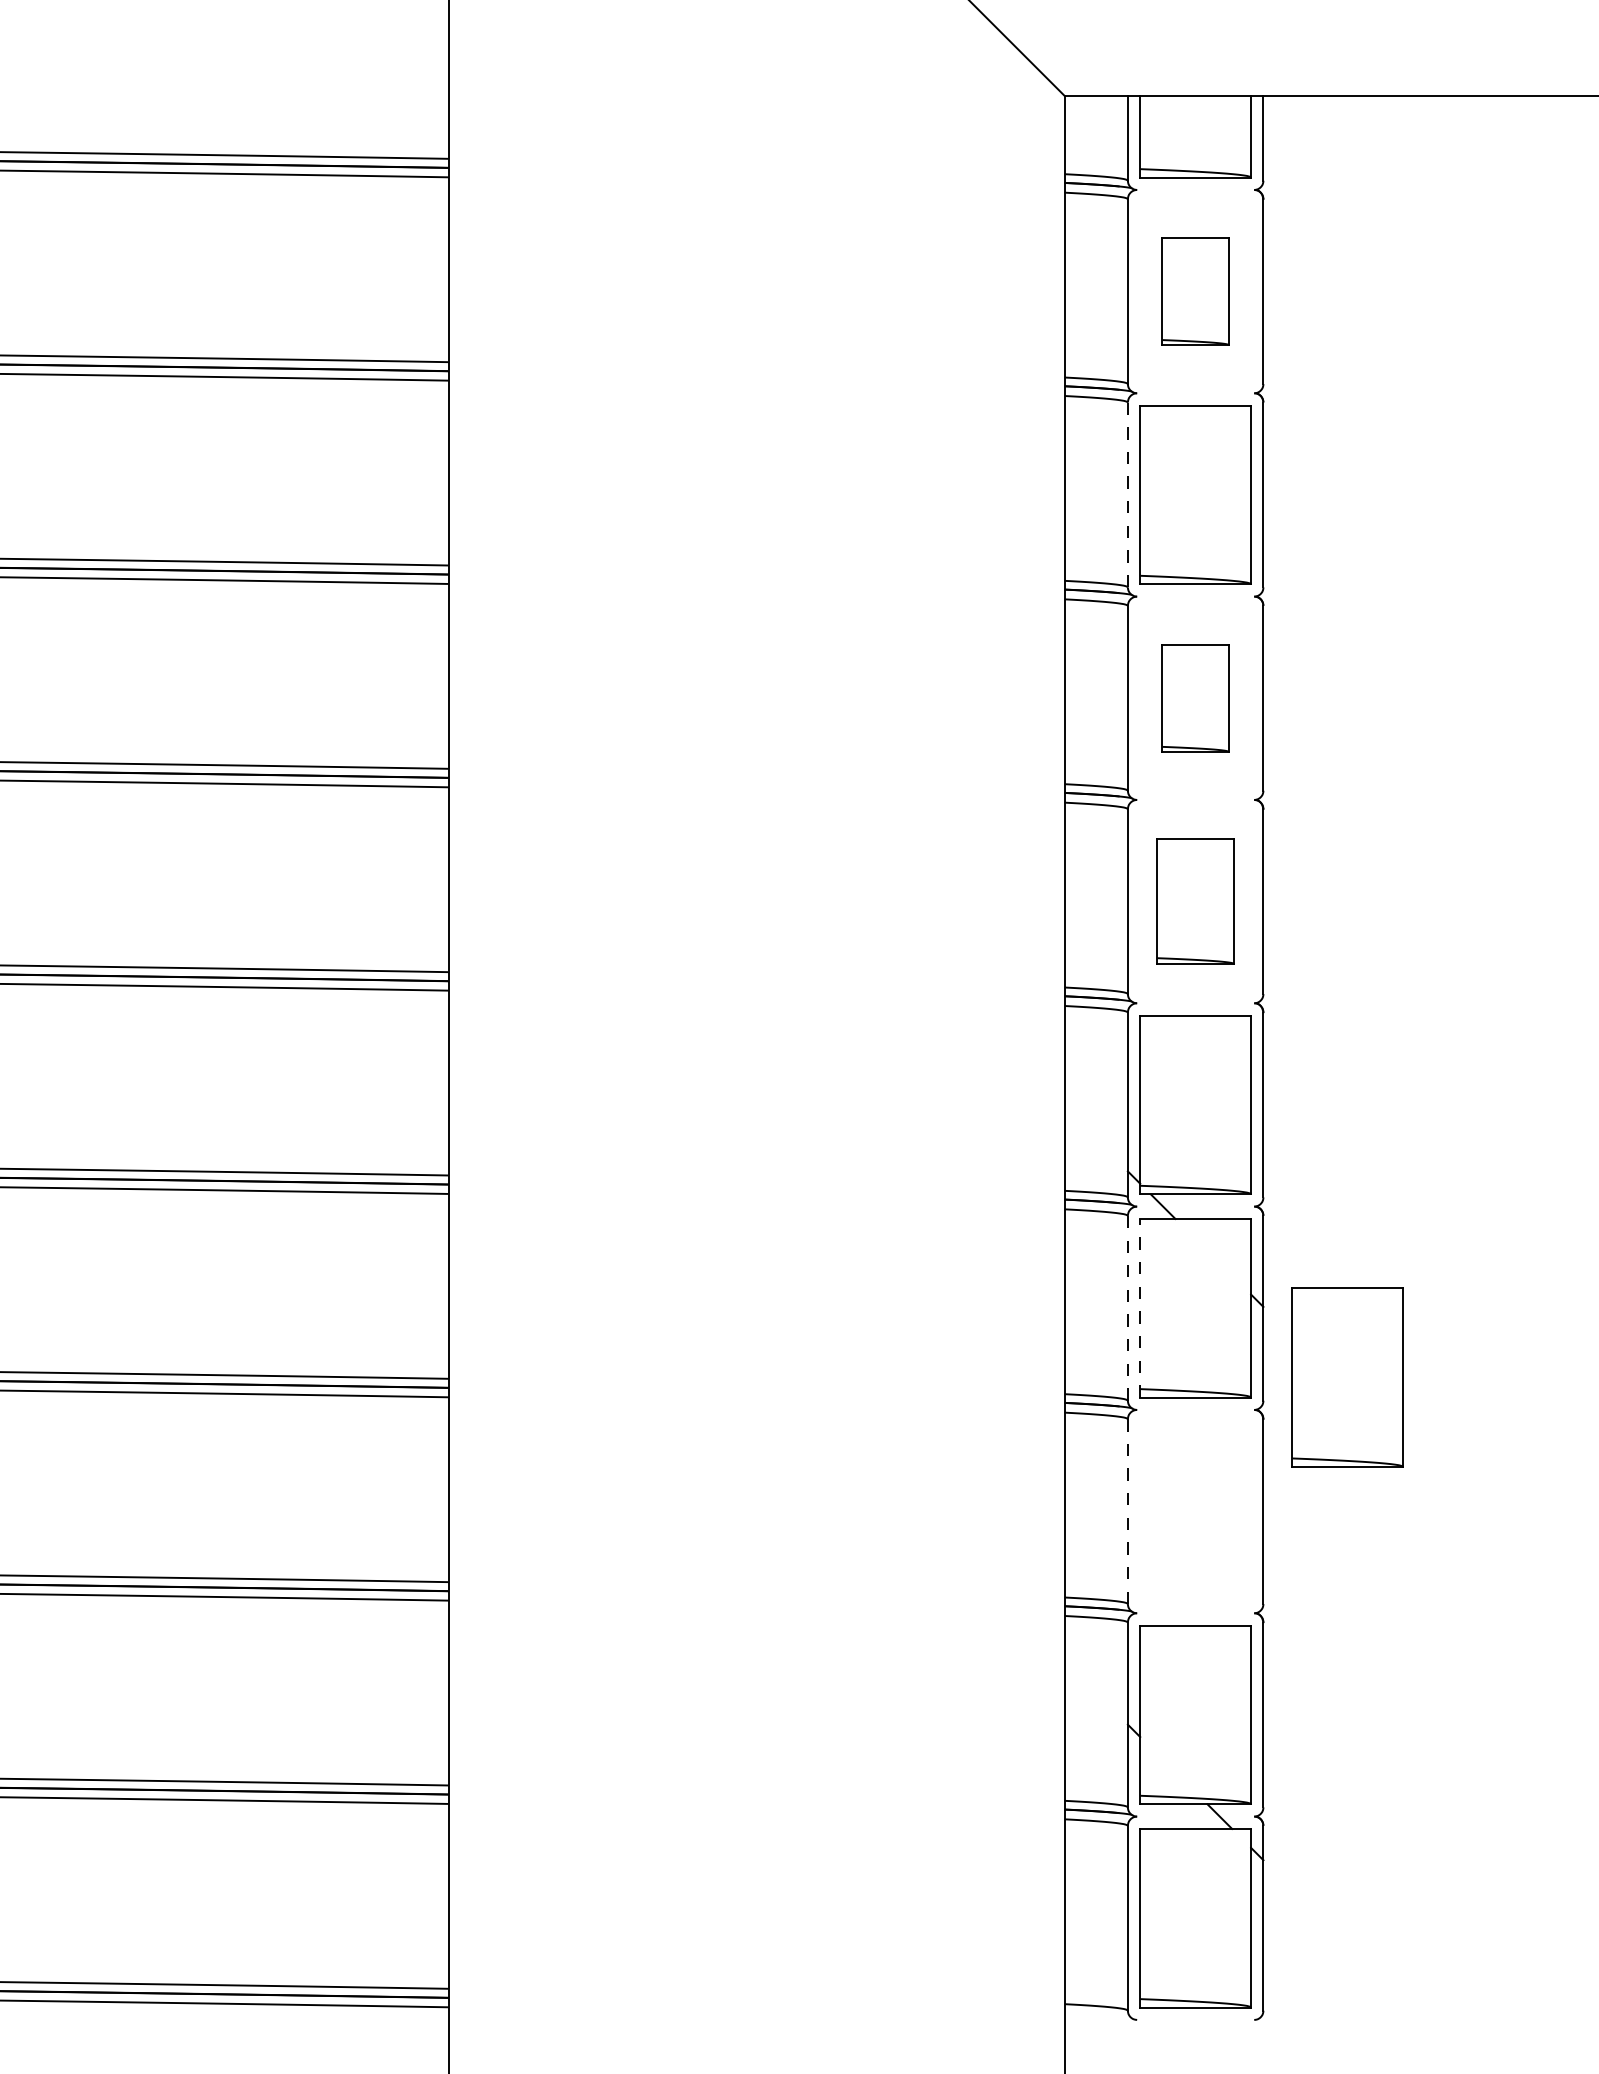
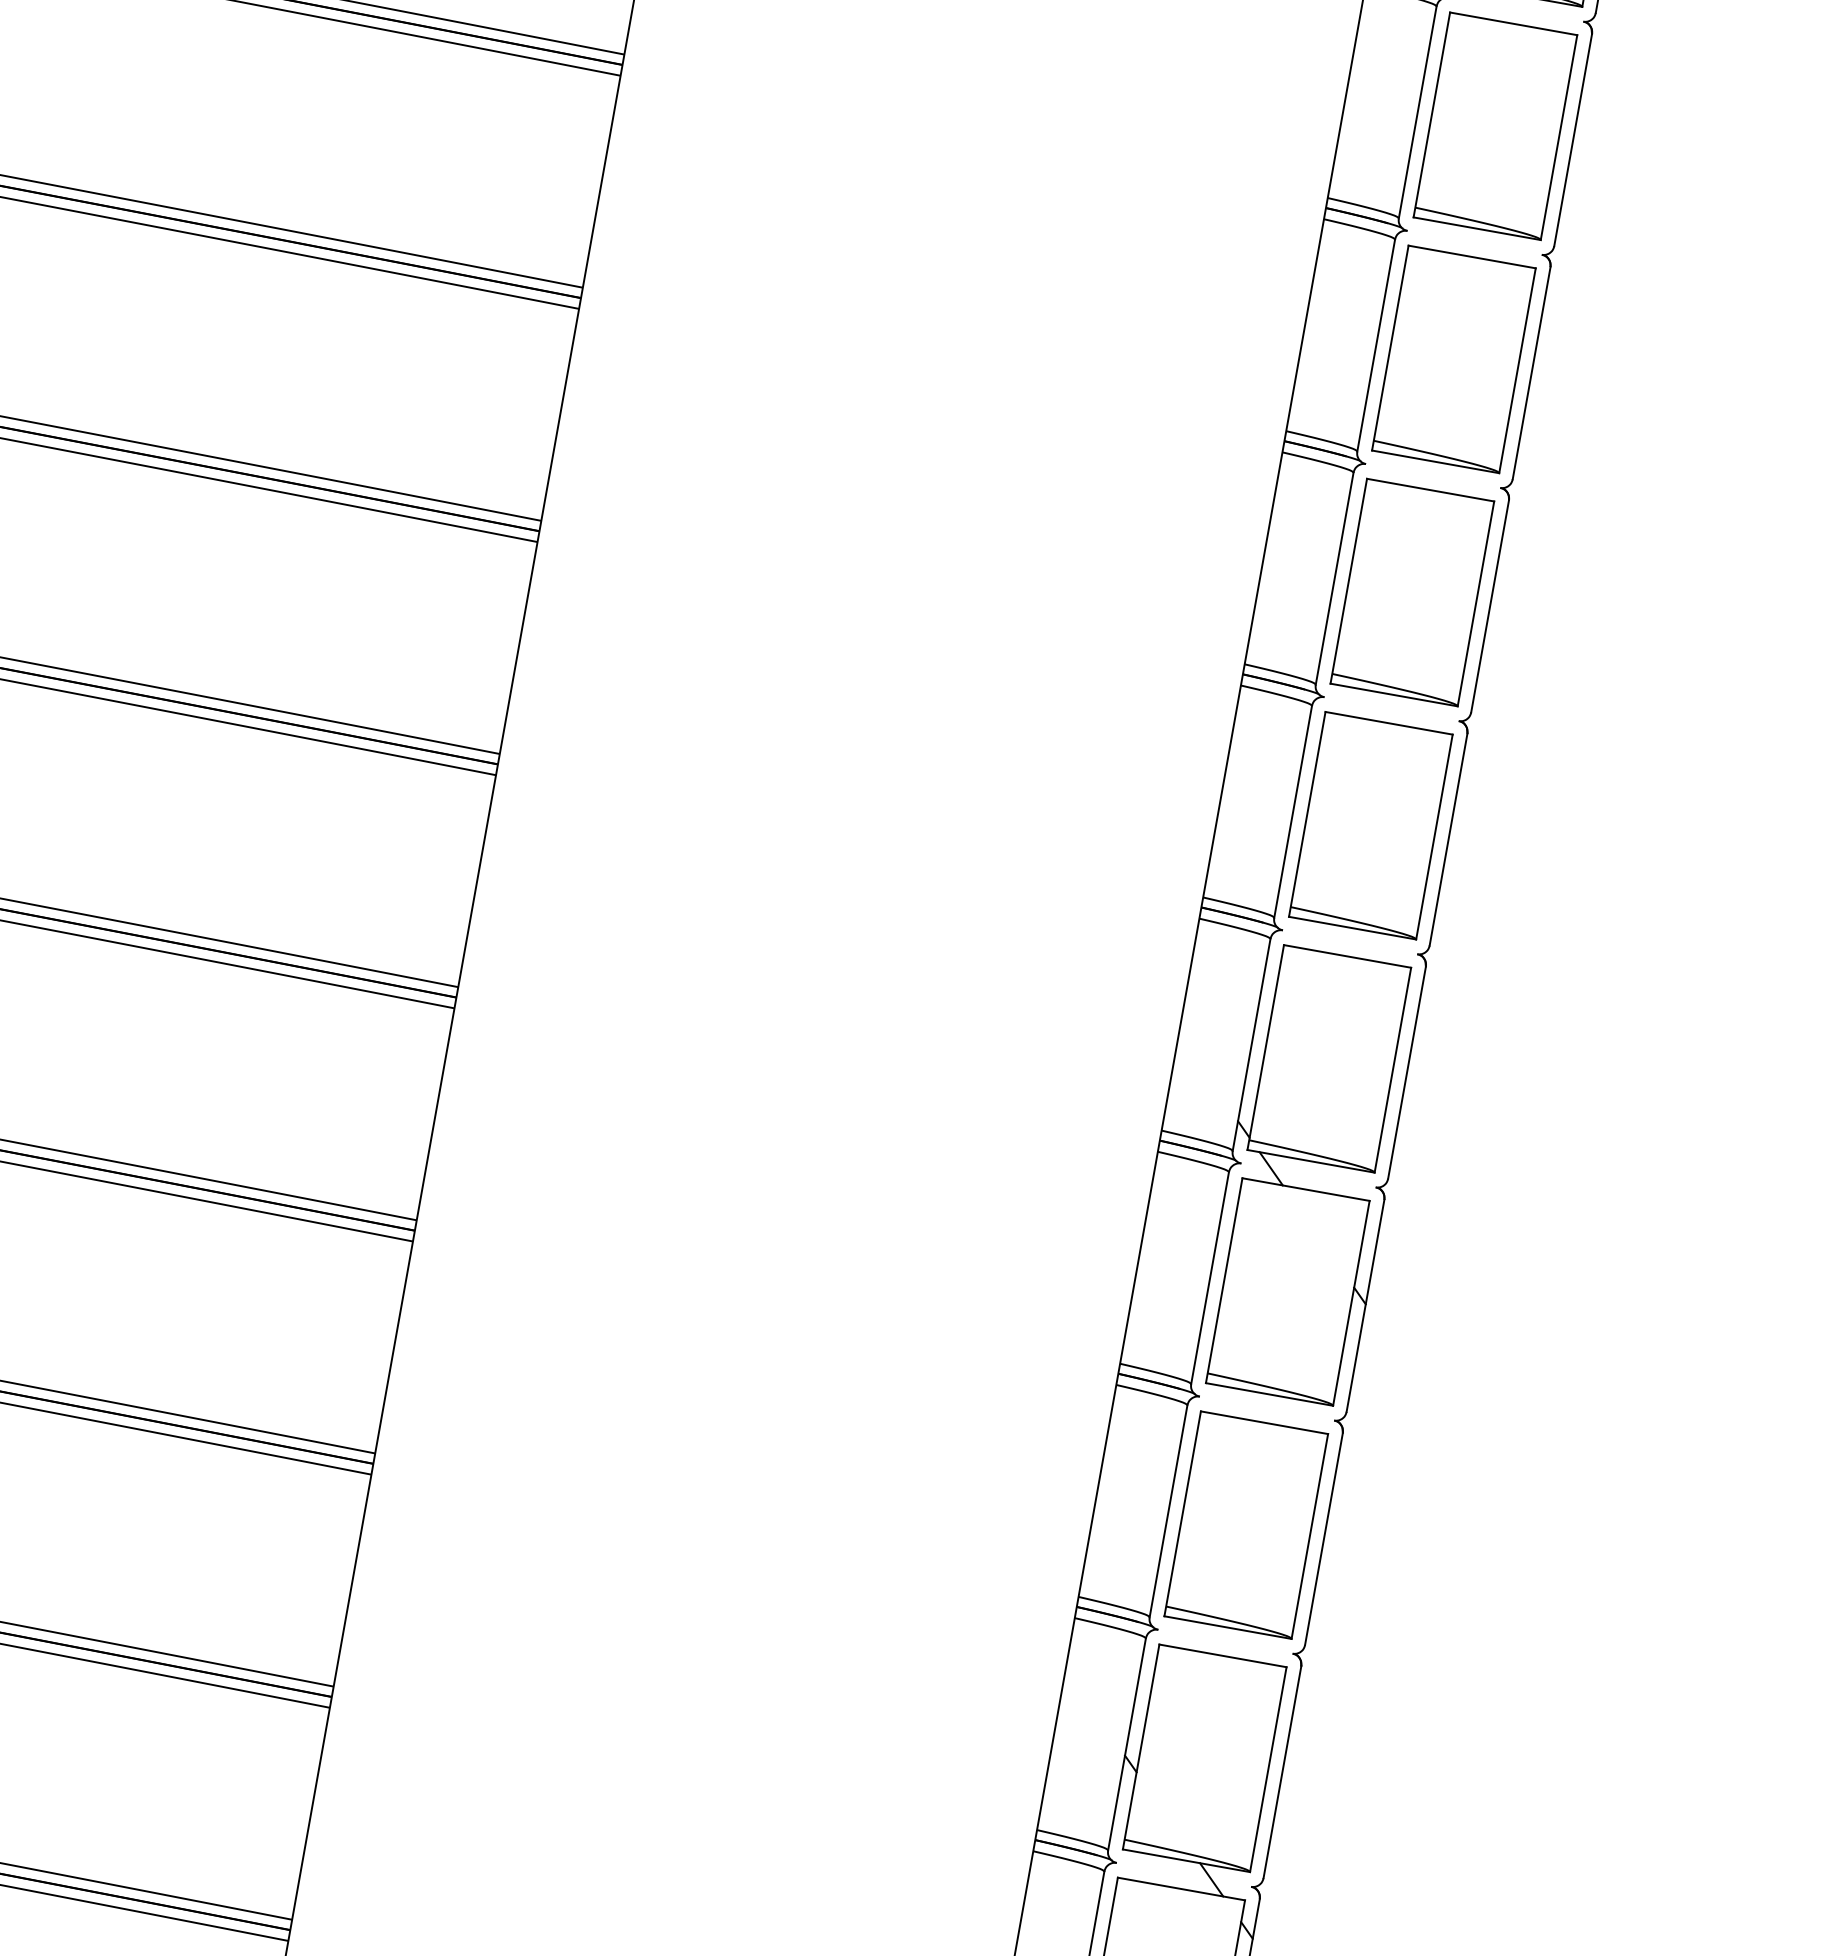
part: (1195, 291) -> (1495, 126), size x1.67
line: (1127, 494) -> (1375, 344), dashed -> solid
part: (1195, 698) -> (1412, 592), size x1.67
part: (1195, 901) -> (1370, 825), size x1.43
line: (1127, 1307) -> (1209, 1277), dashed -> solid
line: (1140, 1307) -> (1224, 1279), dashed -> solid
part: (1347, 1377) -> (1246, 1525), moved
line: (1127, 1511) -> (1168, 1511), dashed -> solid

